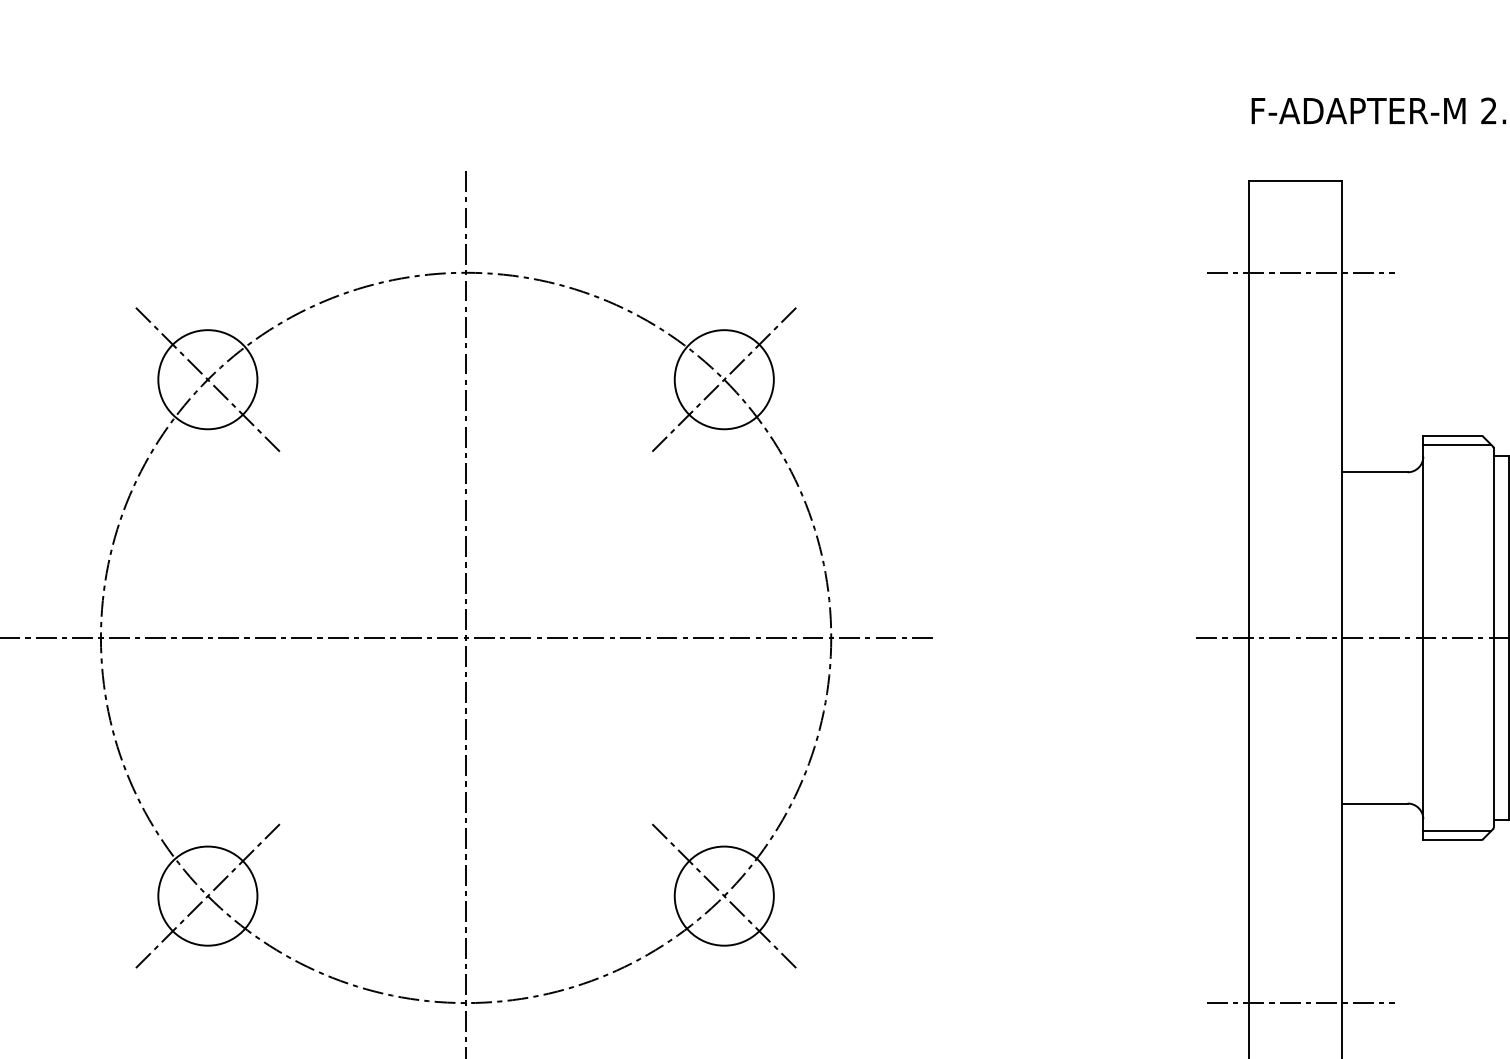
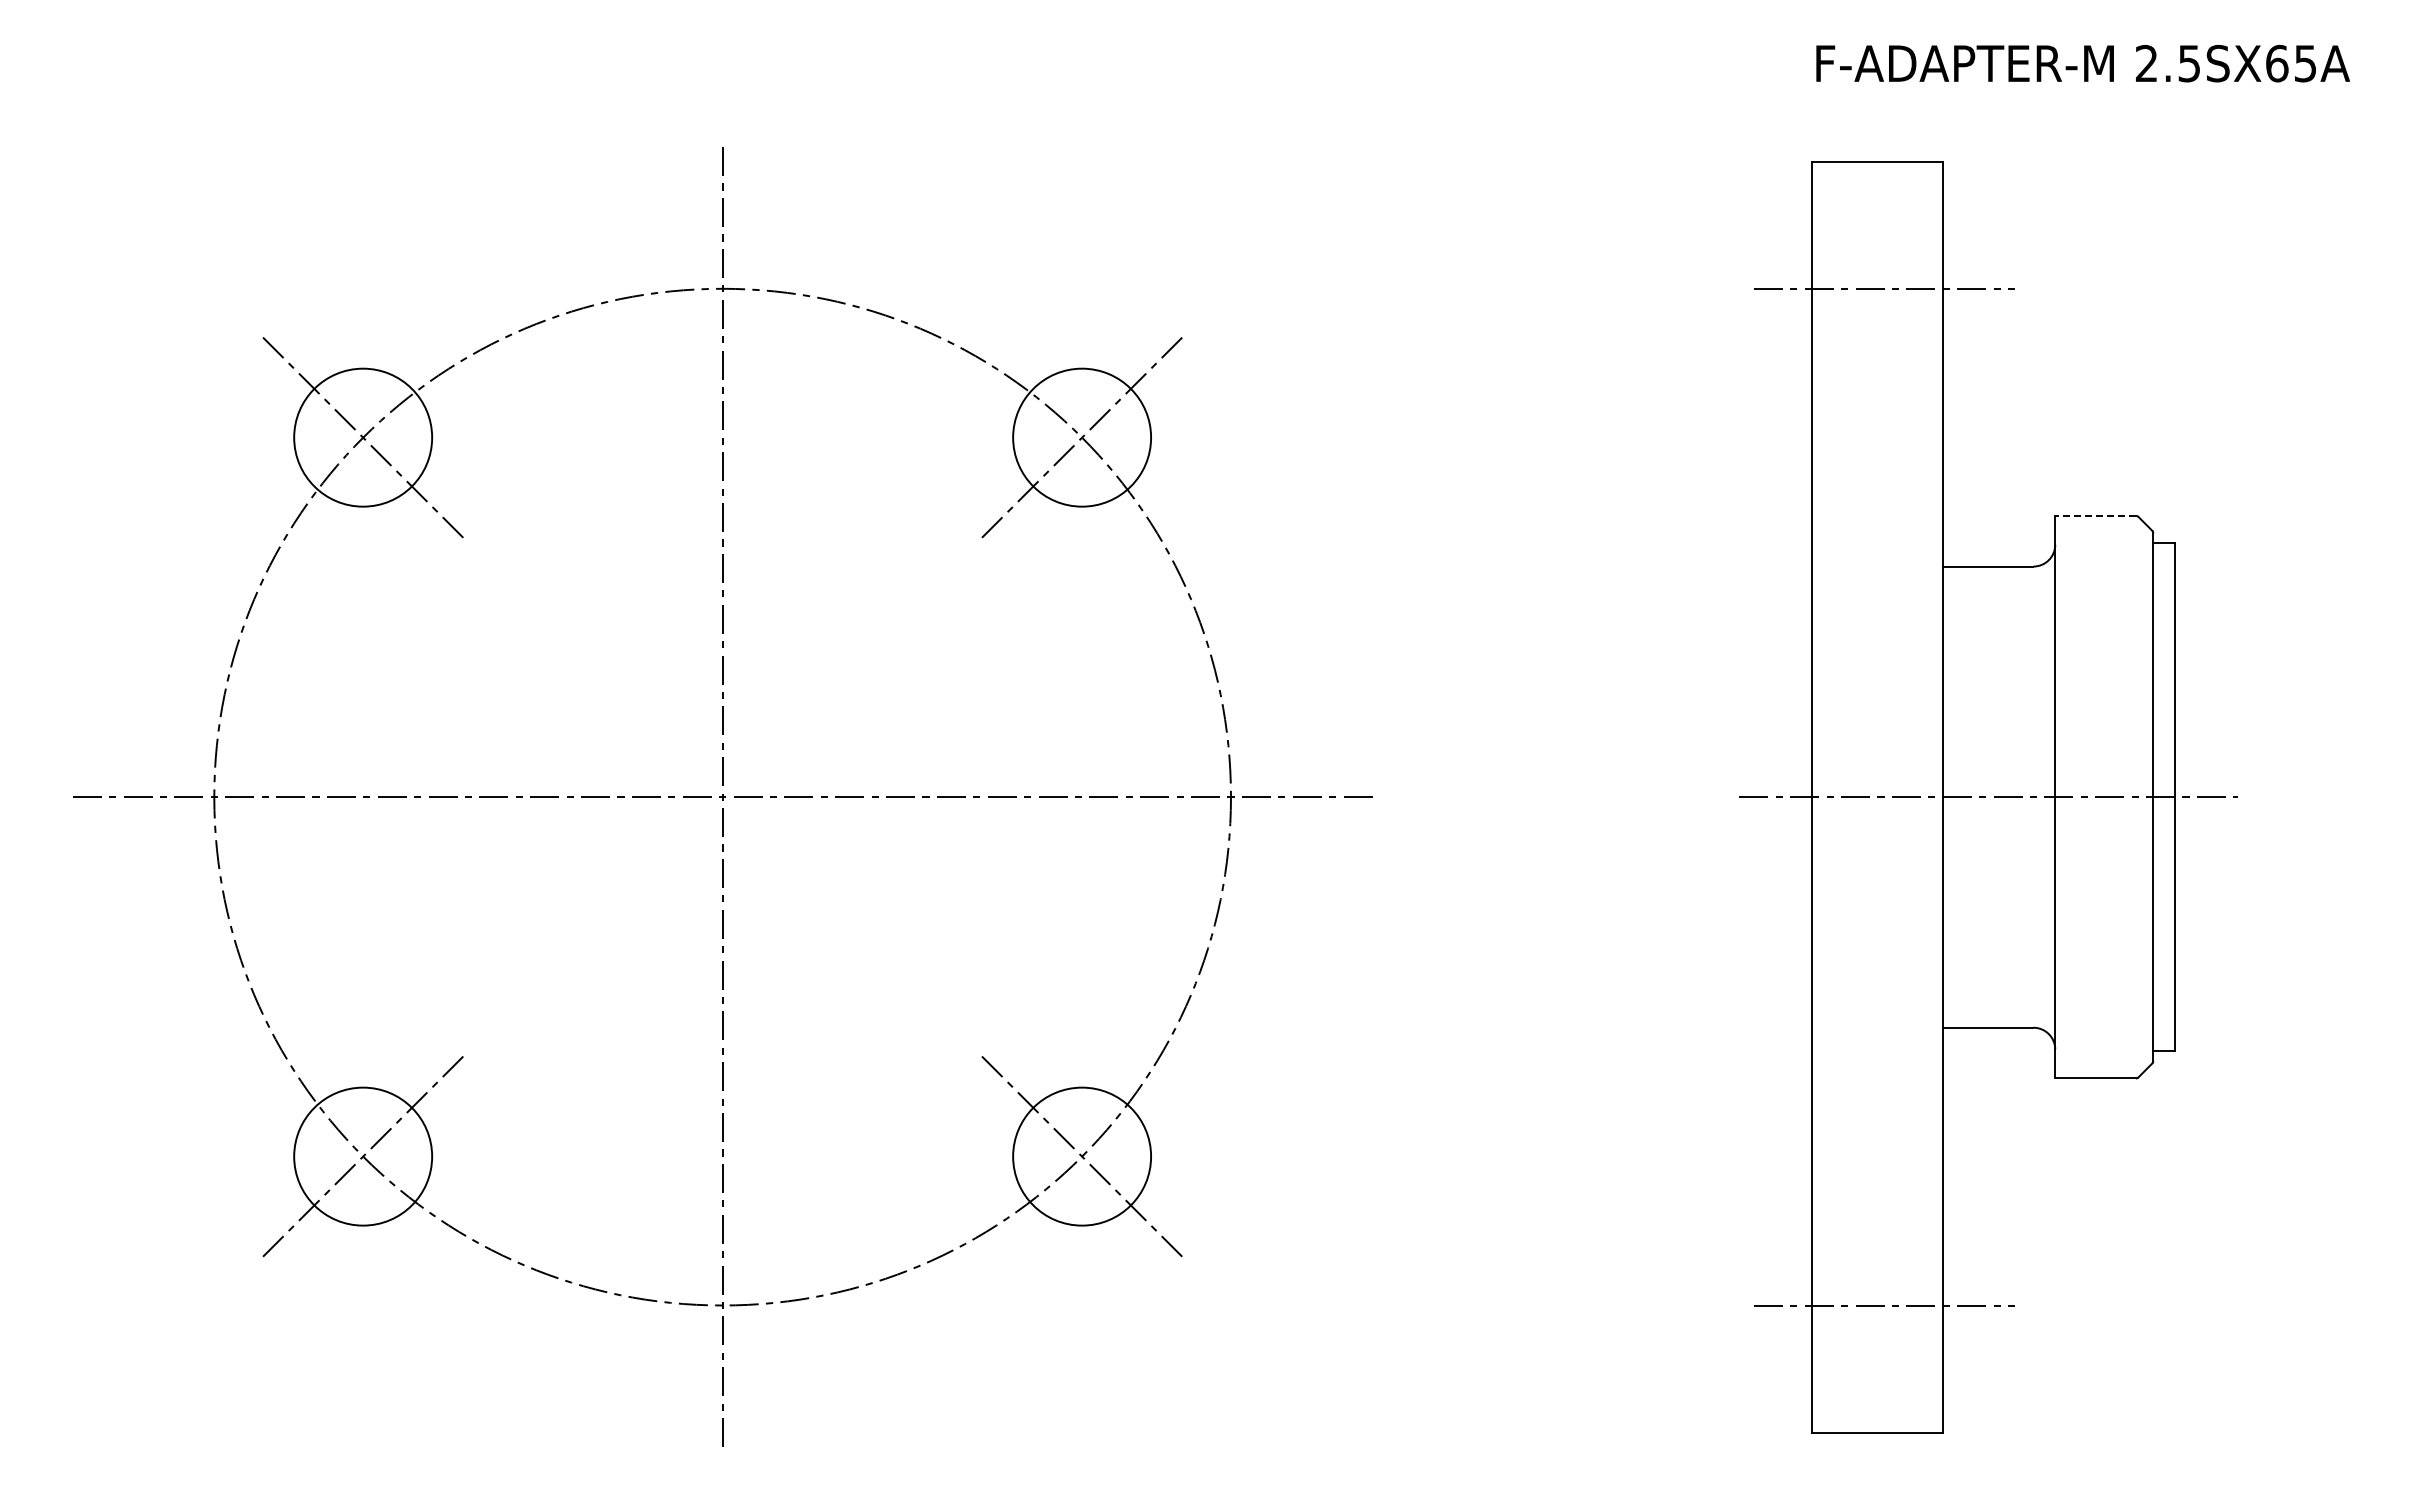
line: (1452, 435) -> (2095, 515), solid -> dashed
line: (1457, 444) -> (2102, 528), removed
line: (1457, 830) -> (2102, 1065), removed

